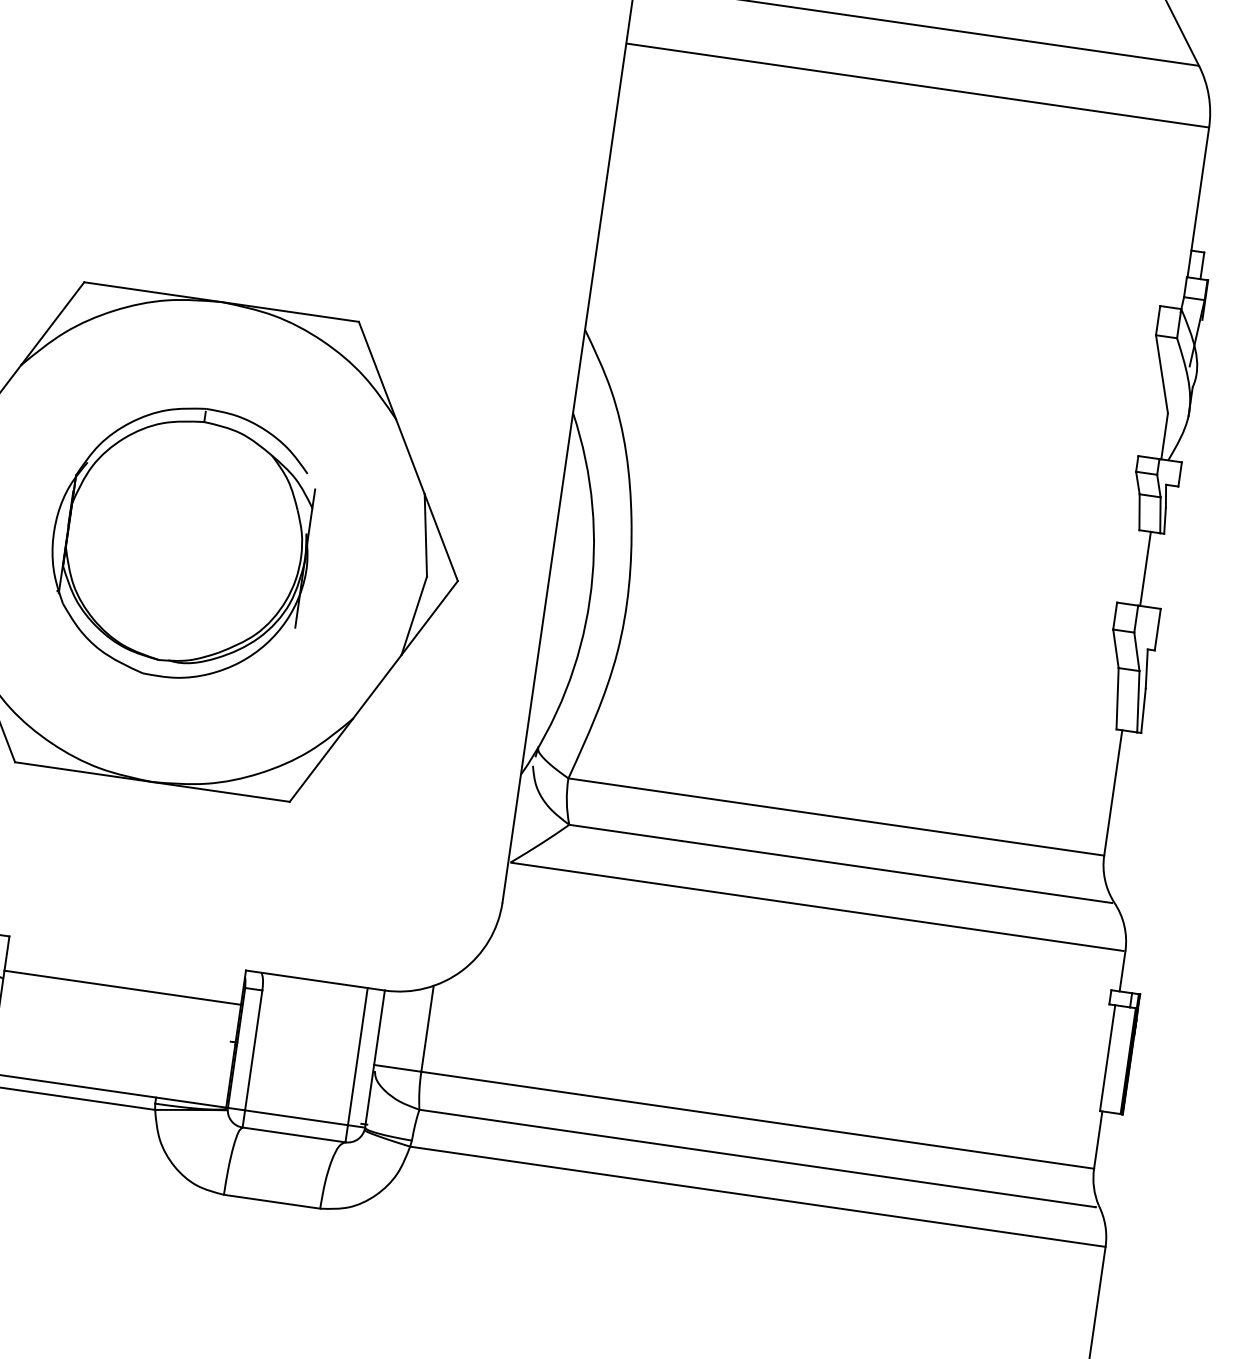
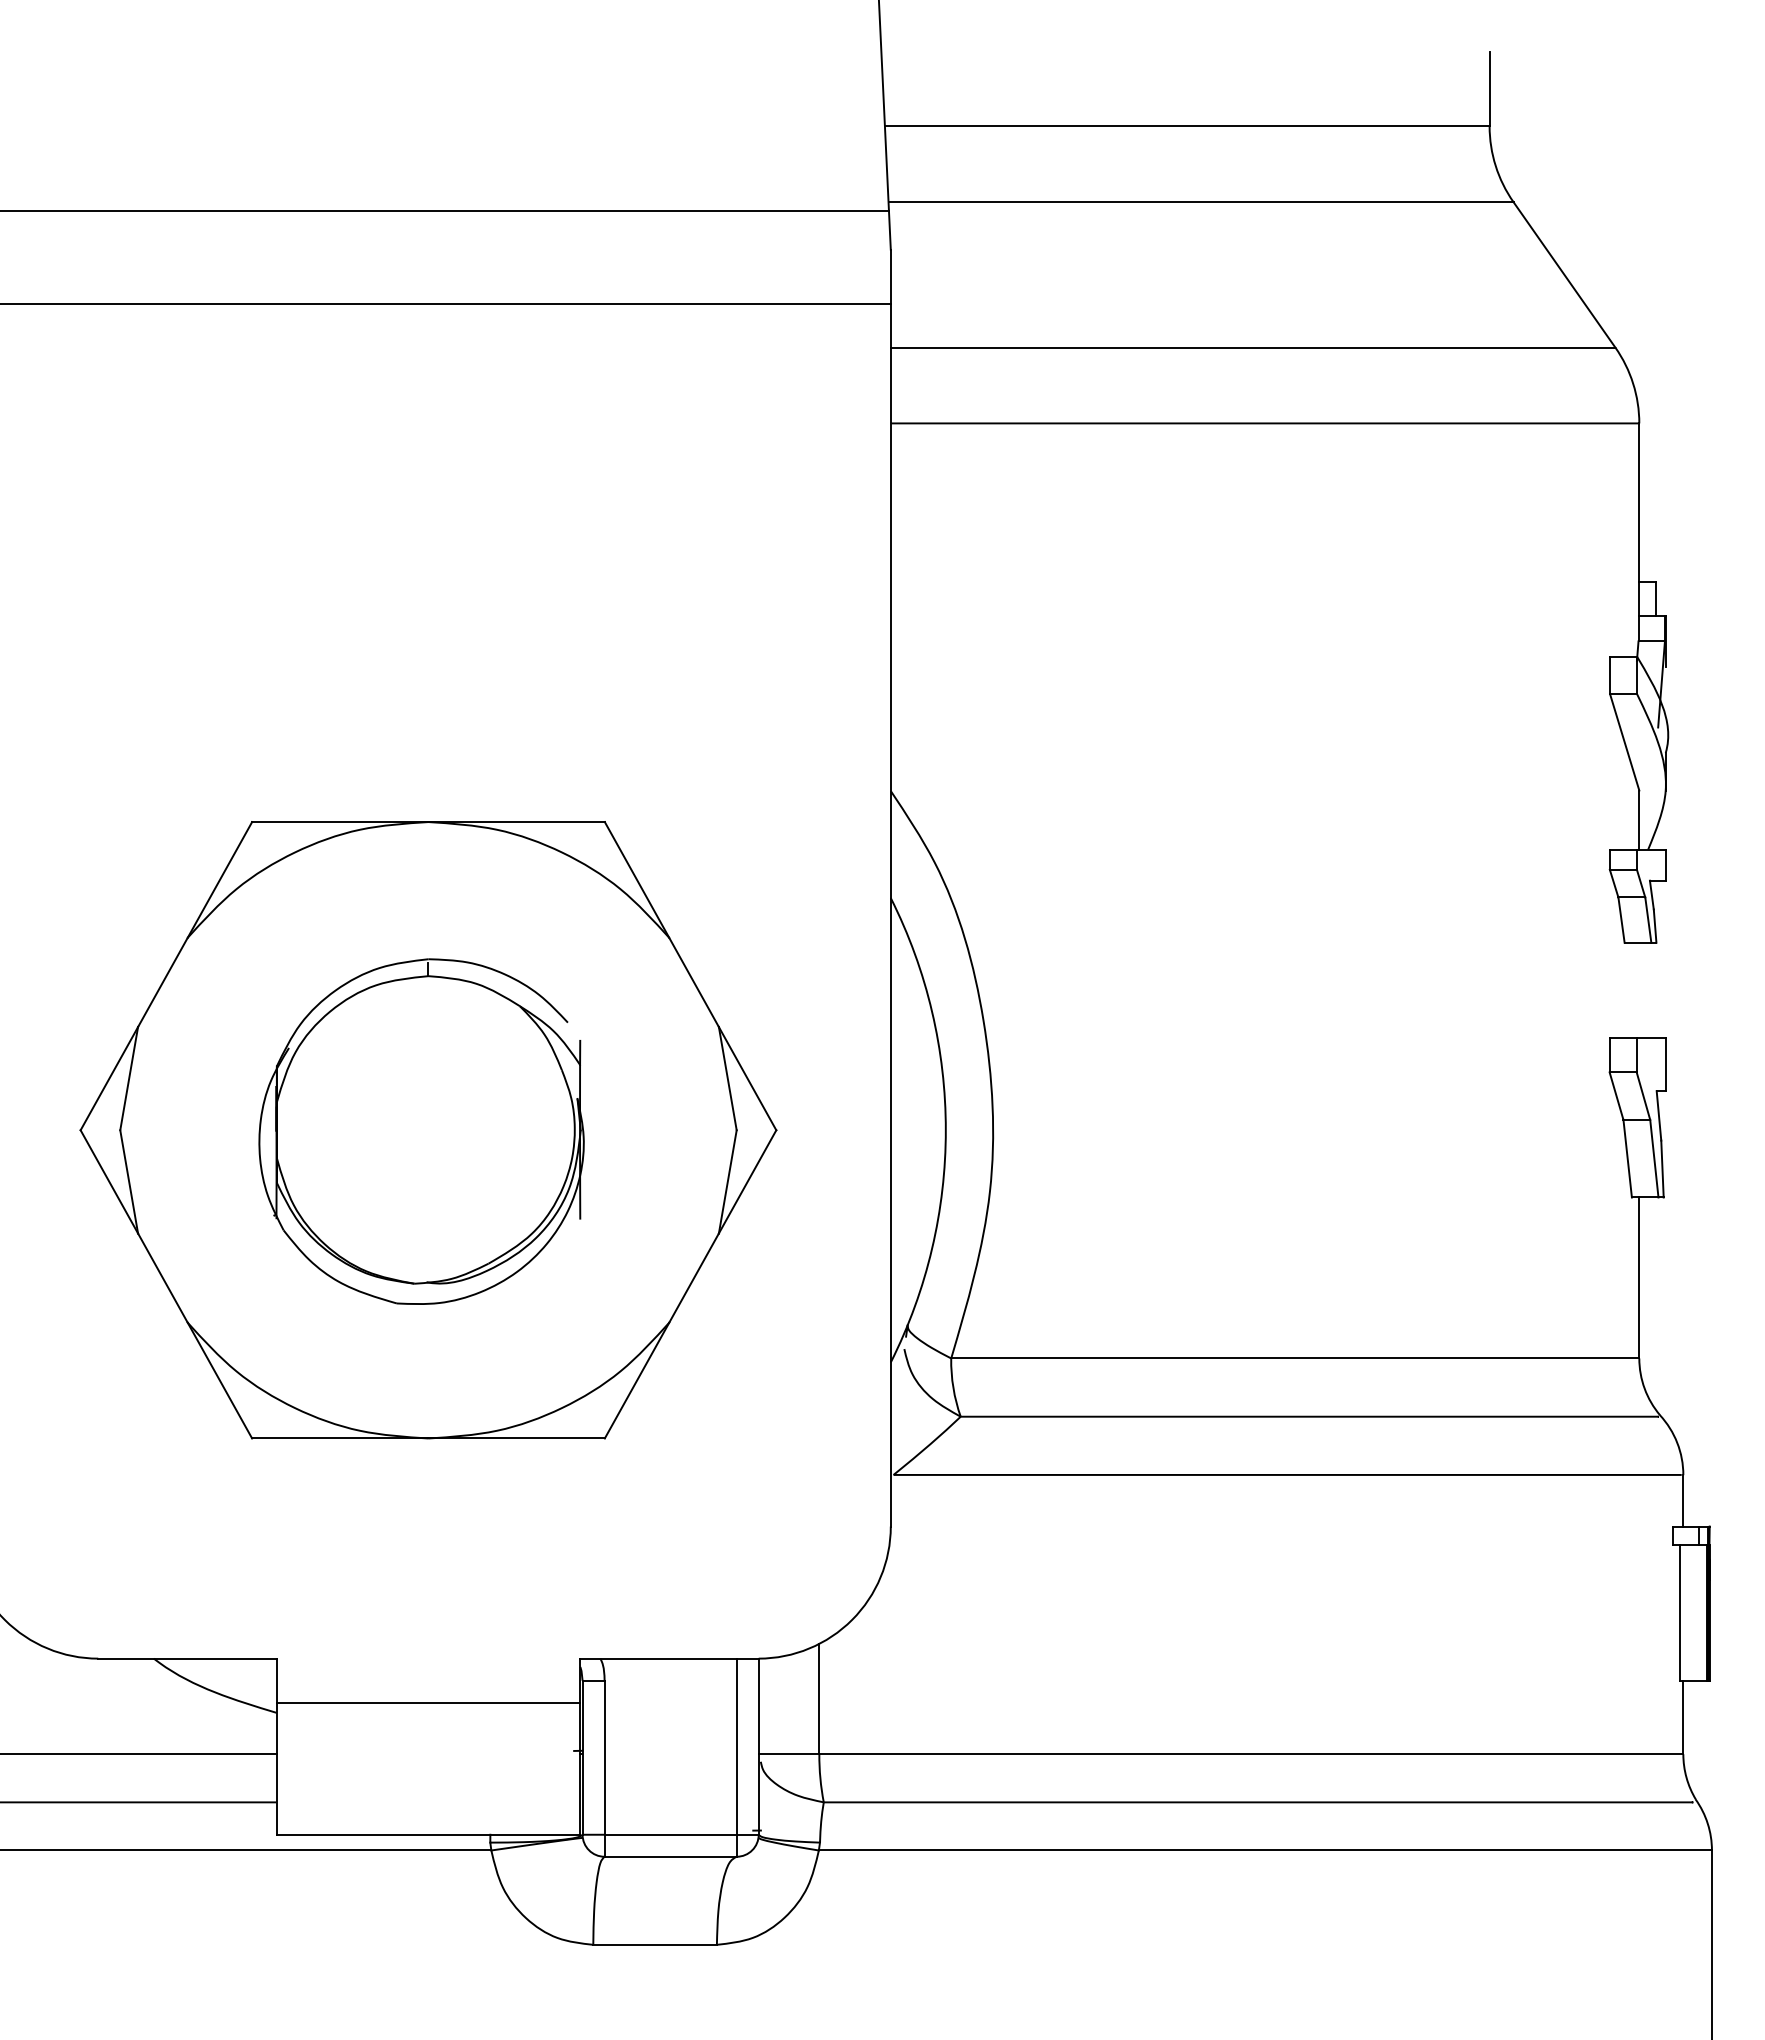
line: (1145, 568) -> (1639, 989), removed

